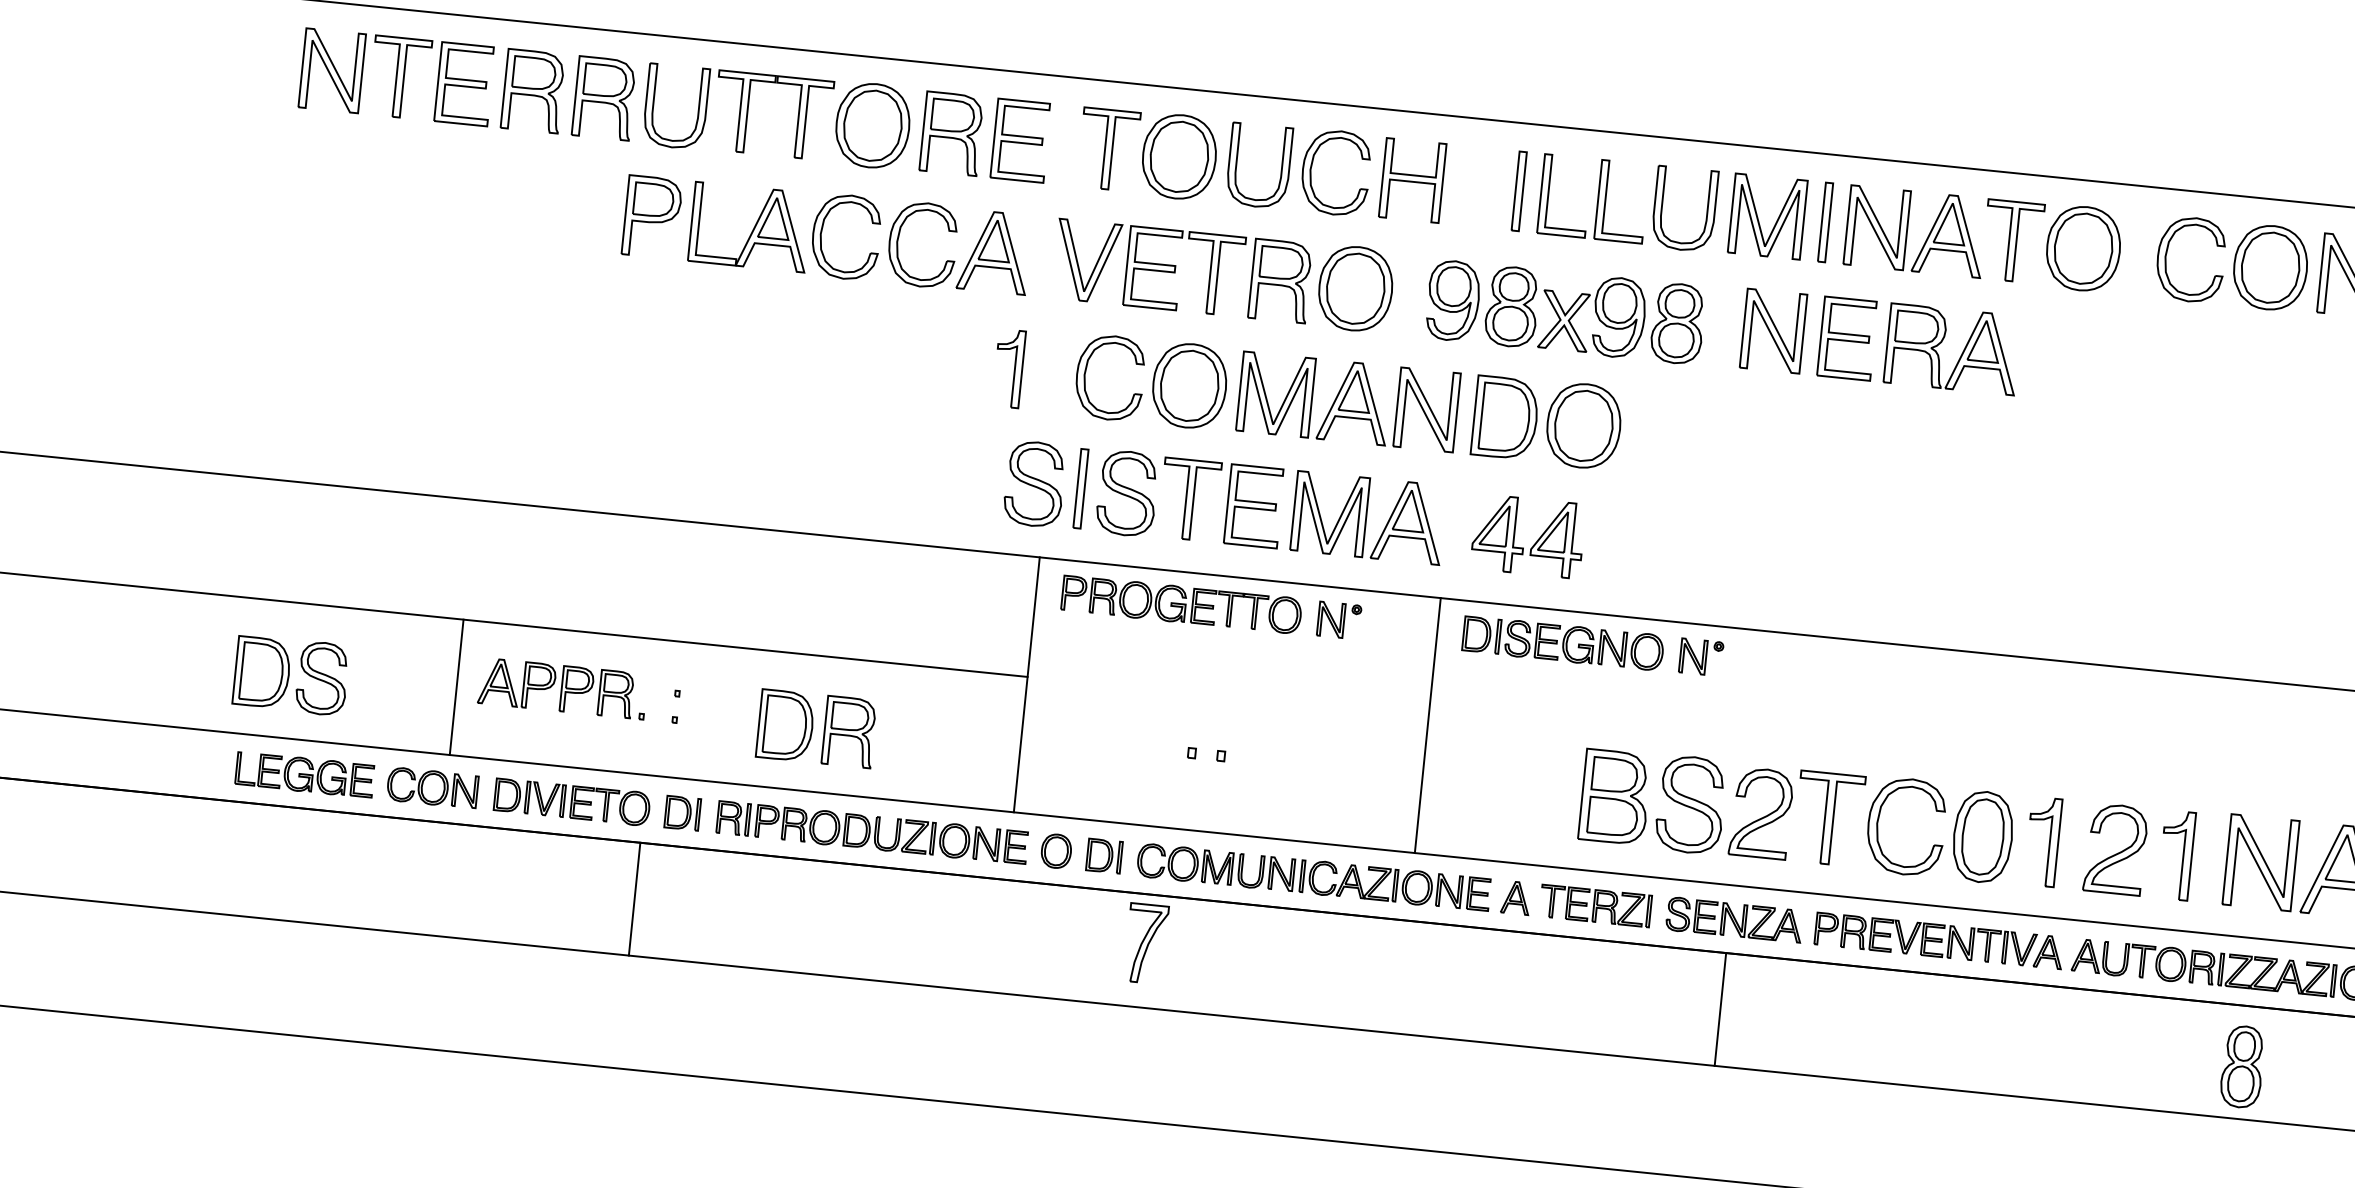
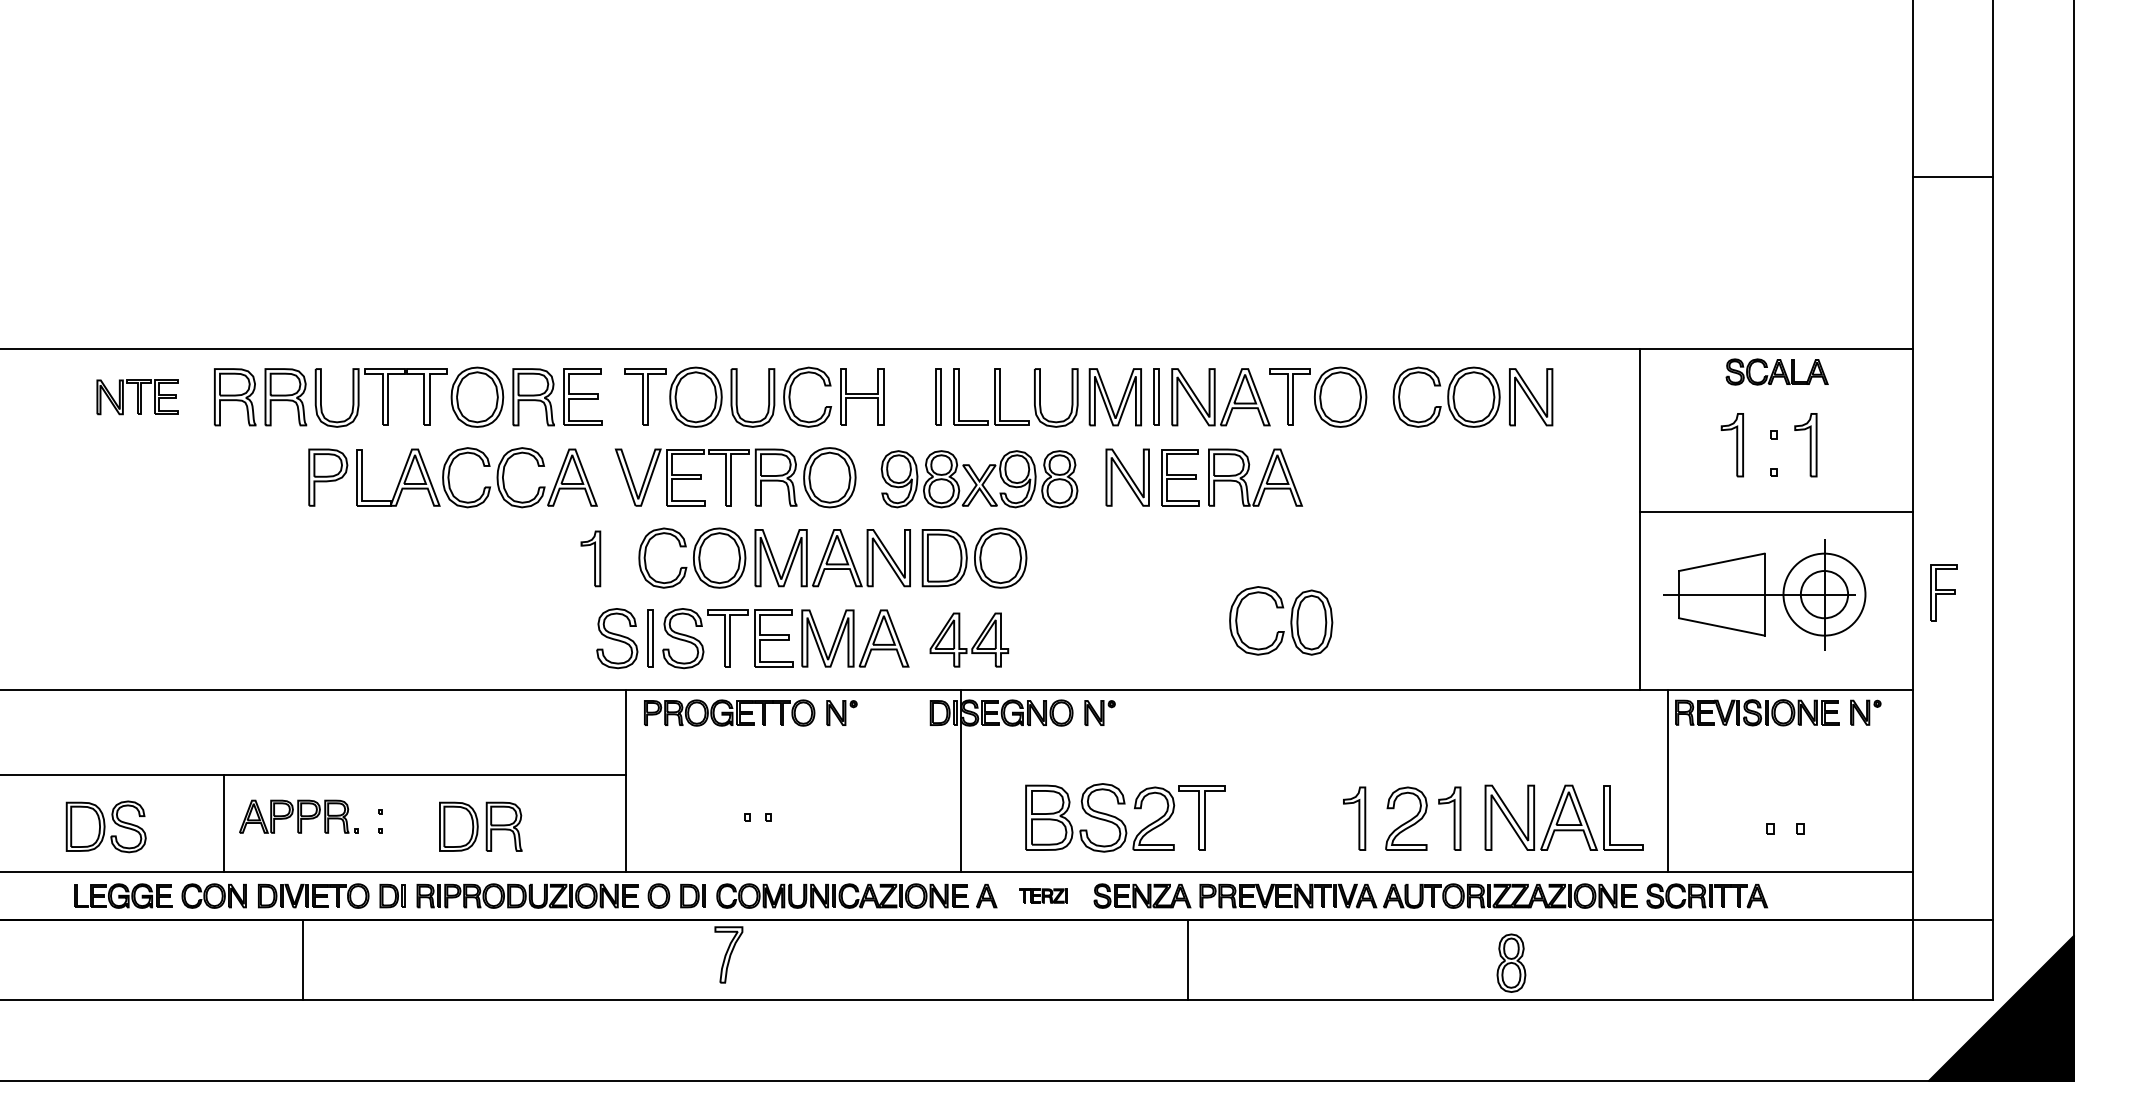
part: (396, 77) -> (137, 397), size x0.6
line: (1428, 725) -> (961, 780), moved
part: (1953, 831) -> (1290, 620), moved
line: (634, 898) -> (302, 959), moved
part: (1595, 905) -> (1043, 895), size x0.6
line: (1720, 1008) -> (1187, 959), moved

